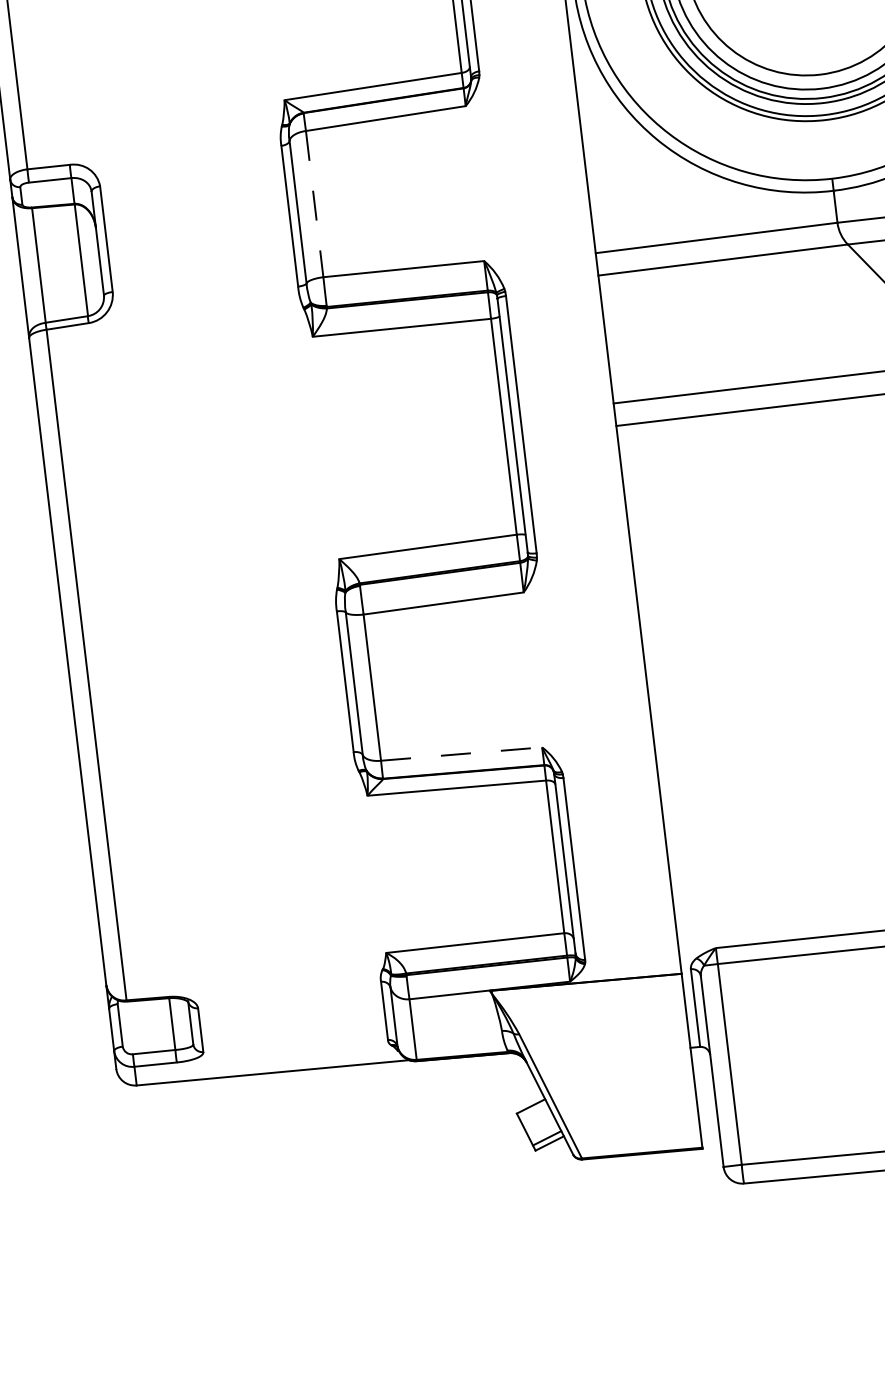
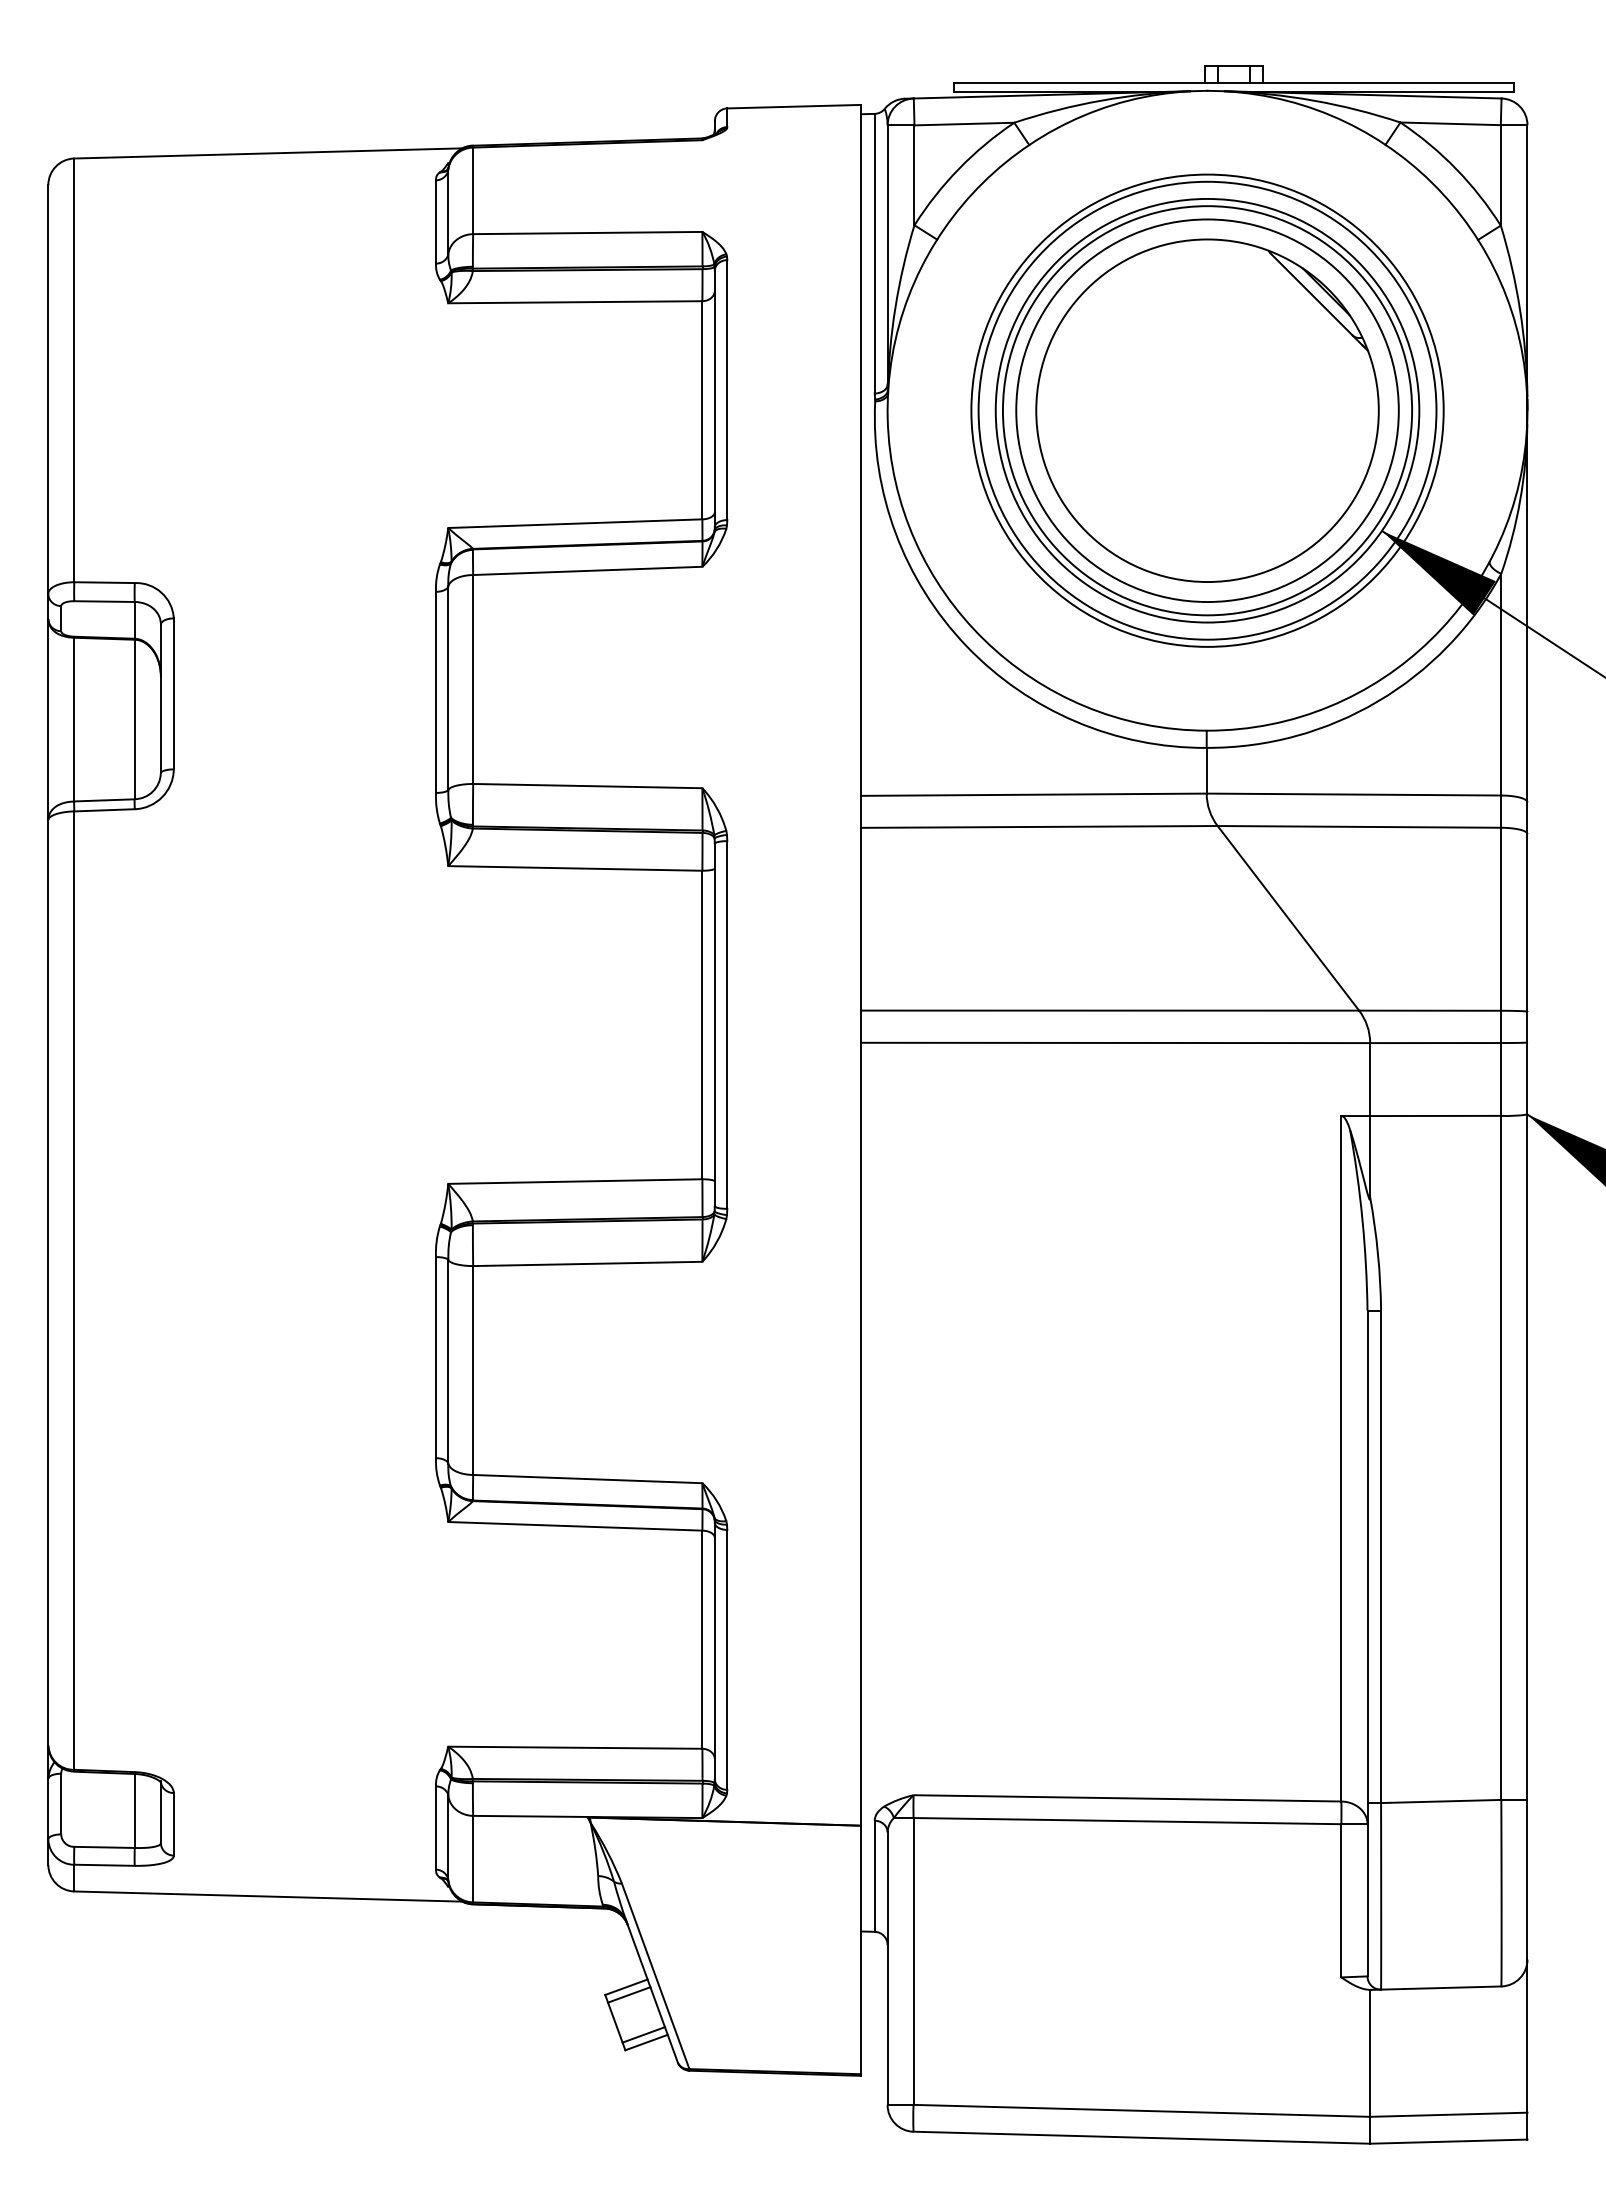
line: (314, 204) -> (473, 679), dashed -> solid
line: (461, 754) -> (587, 1479), dashed -> solid
line: (533, 1111) -> (629, 1994), added

